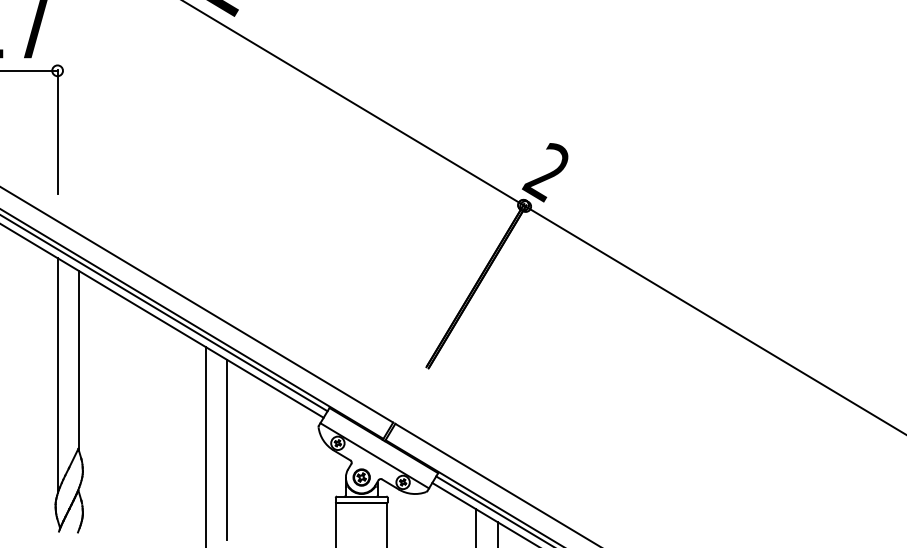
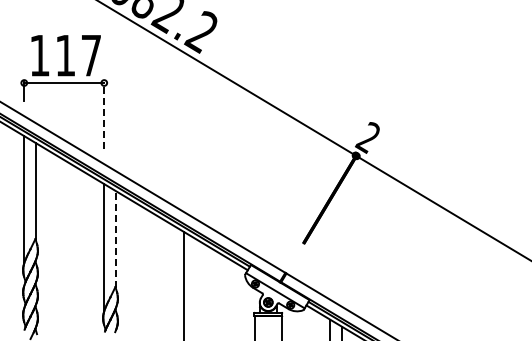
line: (58, 131) -> (104, 115), solid -> dashed
line: (78, 360) -> (115, 239), solid -> dashed
line: (226, 449) -> (195, 287), removed

